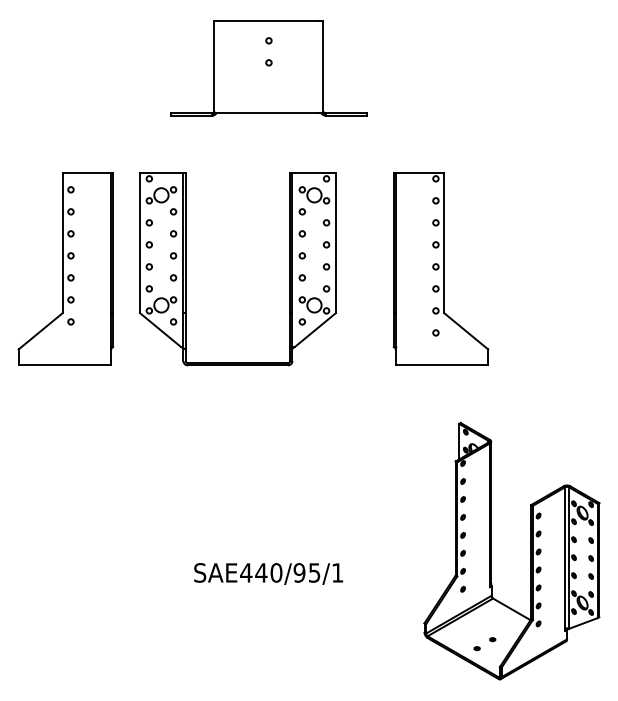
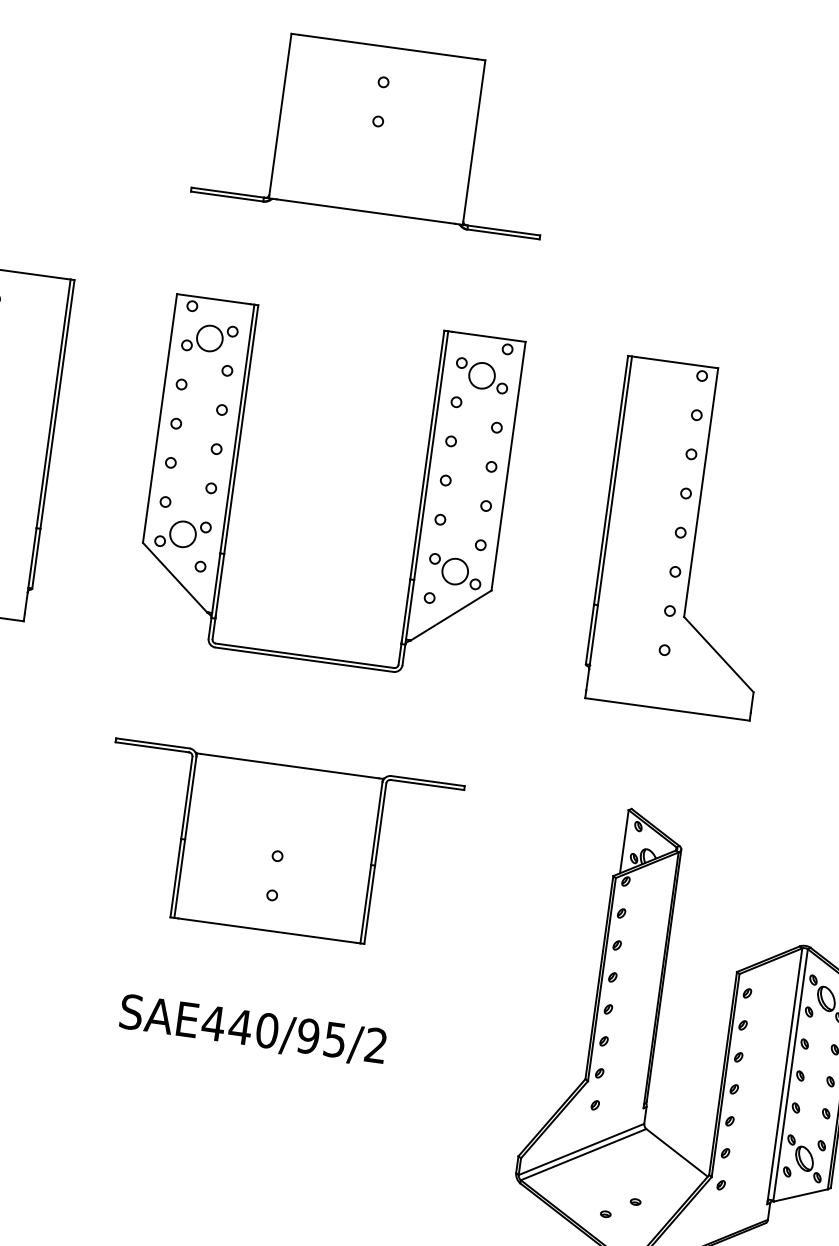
part: (440, 268) -> (688, 536), moved
part: (186, 269) -> (236, 476), moved
part: (268, 470) -> (278, 846), added
text: (337, 572) -> (375, 1044), SAE440/95/1 -> SAE440/95/2

